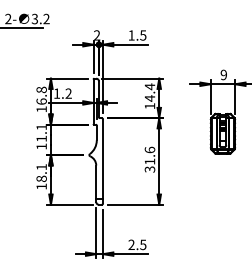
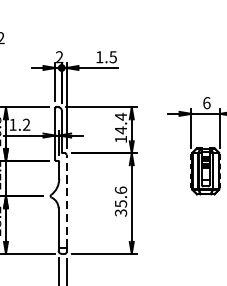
text: (223, 74) -> (206, 102), 9 -> 6
line: (103, 159) -> (67, 201), solid -> dashed
text: (149, 161) -> (120, 203), 31.6 -> 35.6

